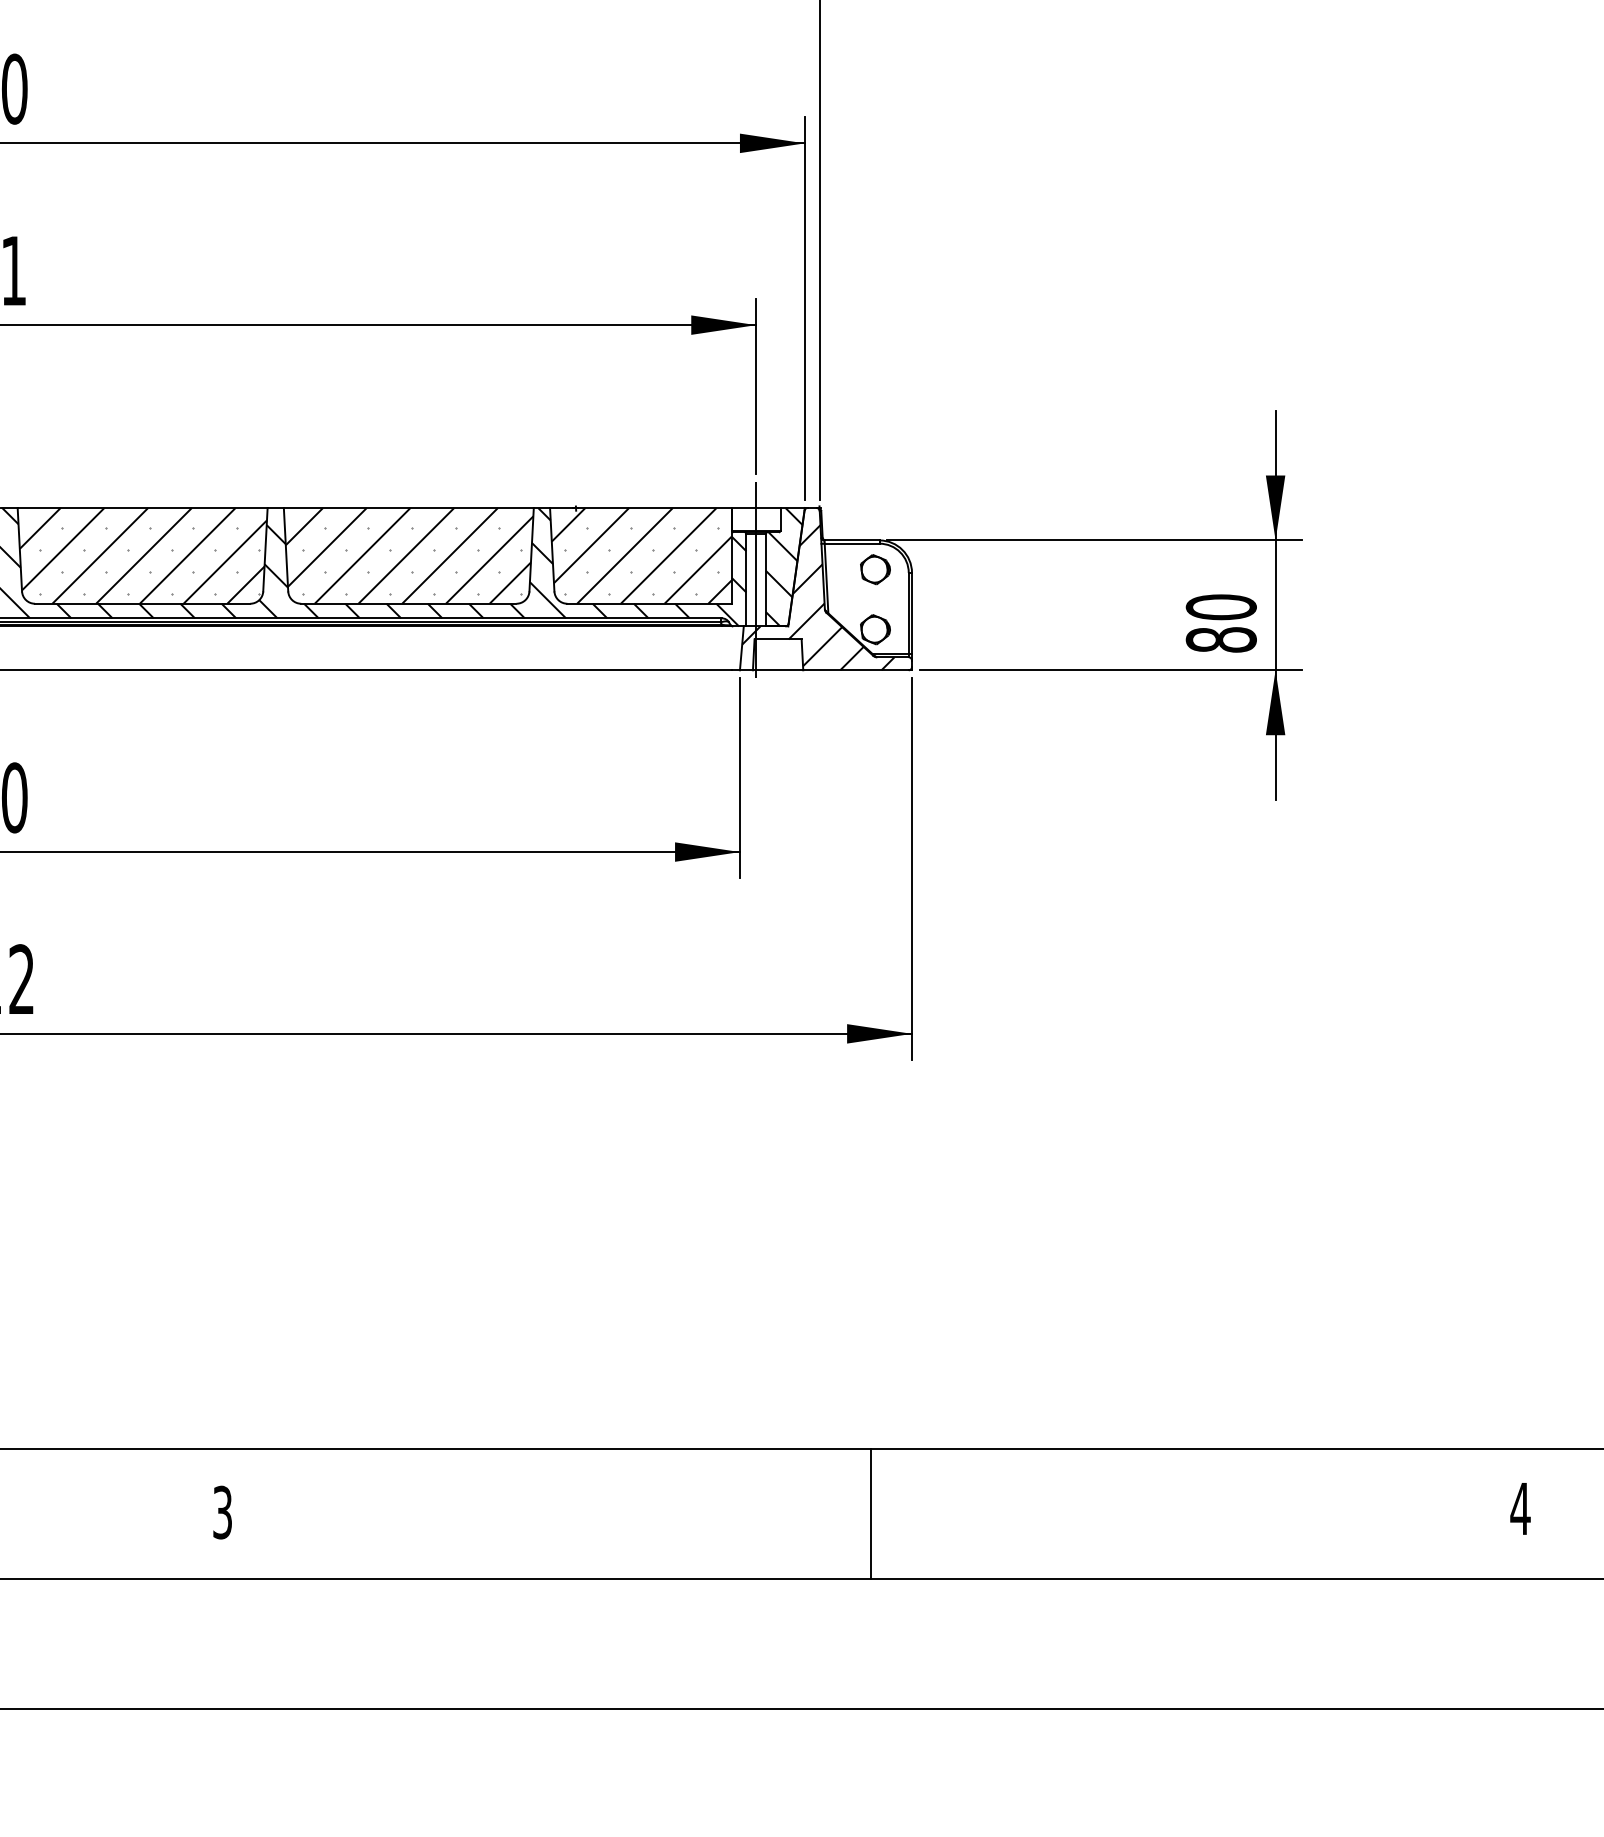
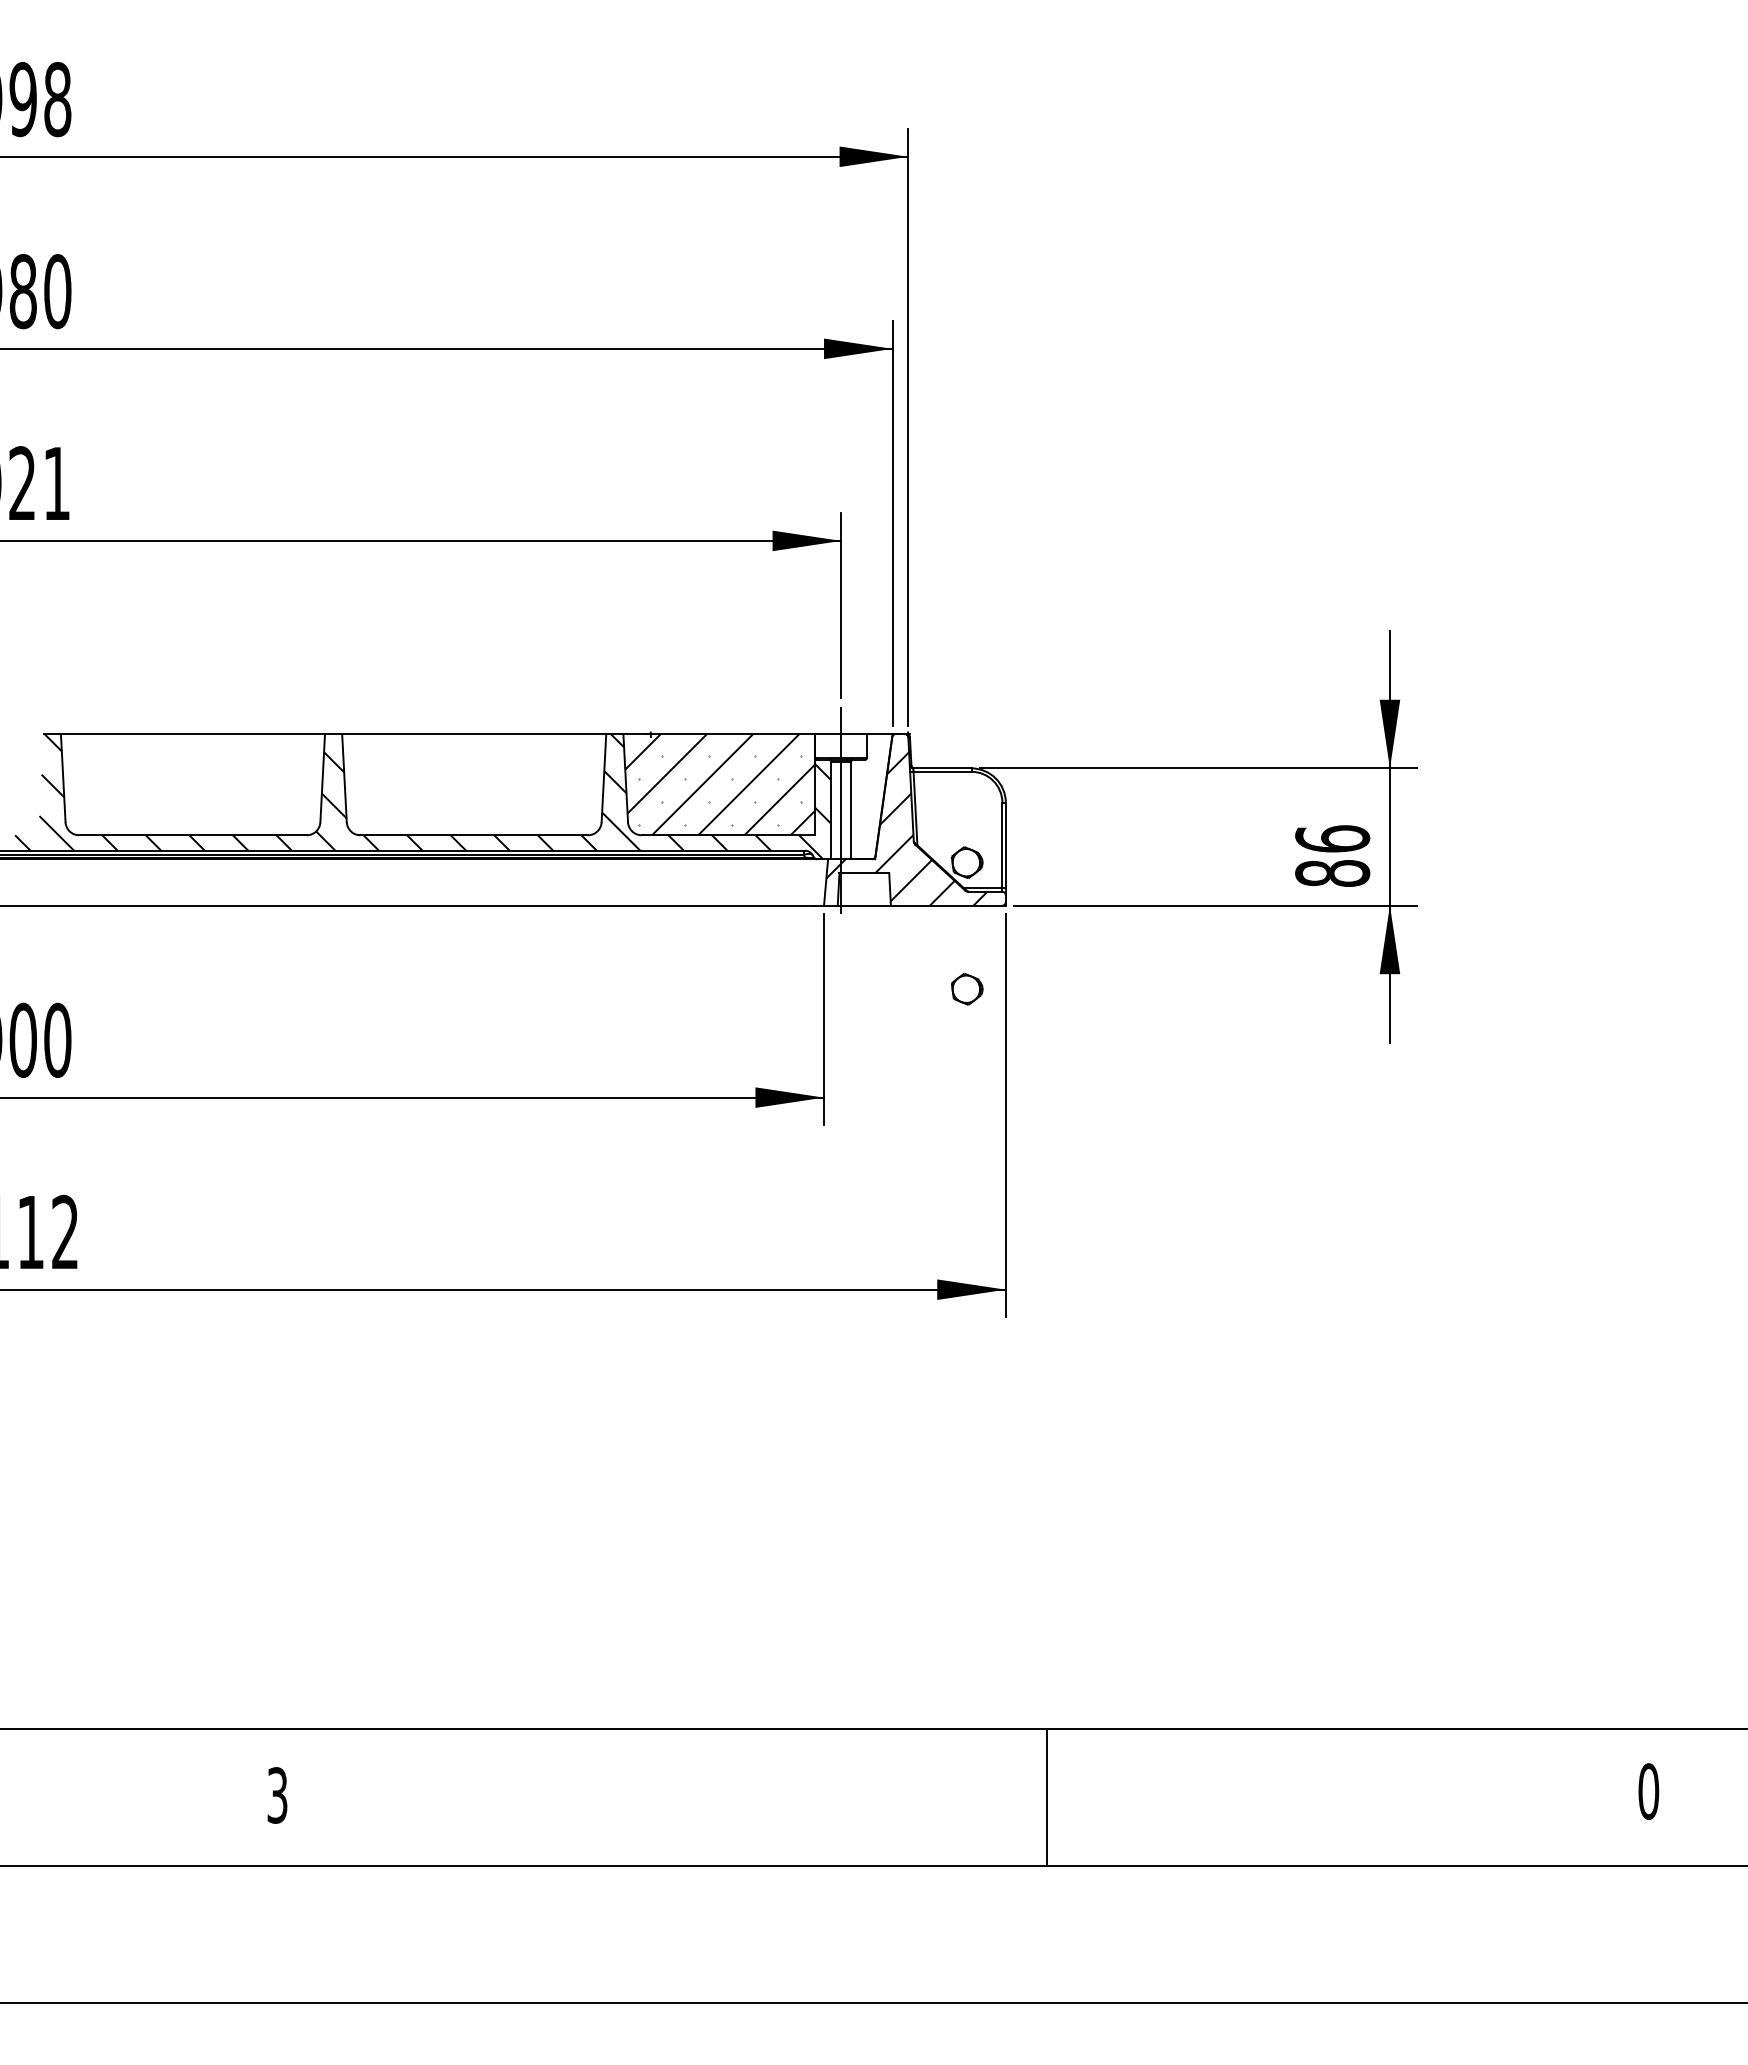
hatch: (143, 555) -> (193, 784), removed
hatch: (409, 555) -> (474, 784), removed
hatch: (783, 567) -> (870, 796), removed
part: (875, 569) -> (967, 989), moved
text: (1221, 606) -> (1332, 838), 80 -> 86
text: (1520, 1508) -> (1648, 1791), 4 -> 0
line: (871, 1513) -> (1047, 1796), moved

